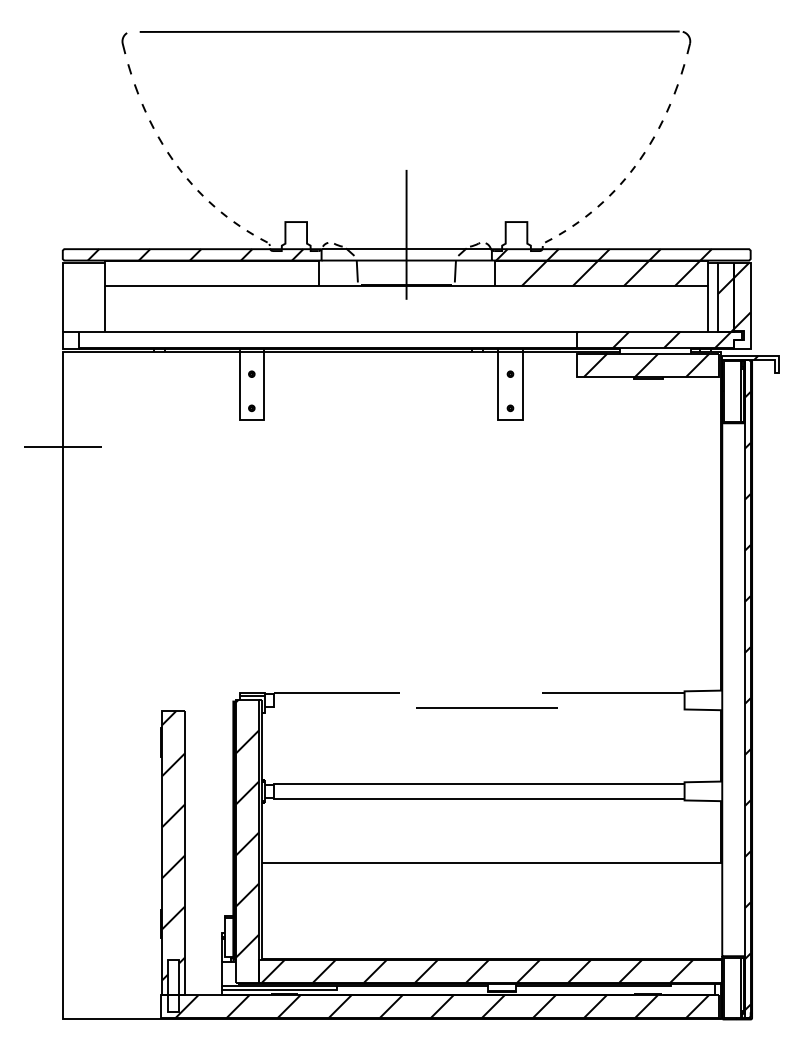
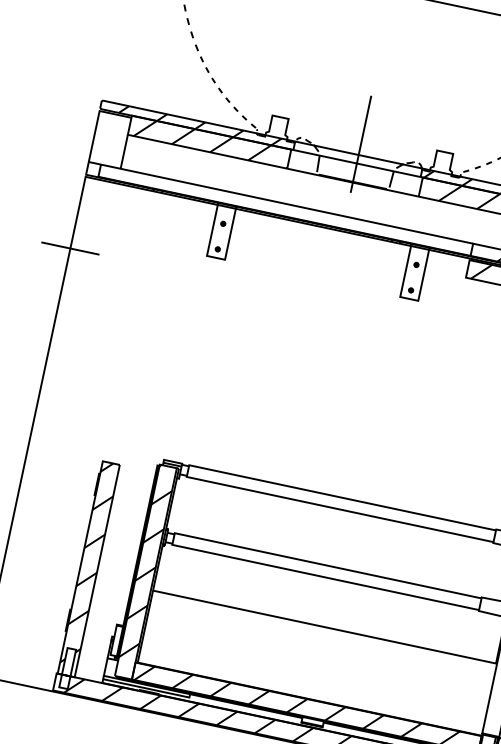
hatch: (215, 273) -> (212, 142), added
line: (274, 700) -> (188, 471), dashed -> solid

